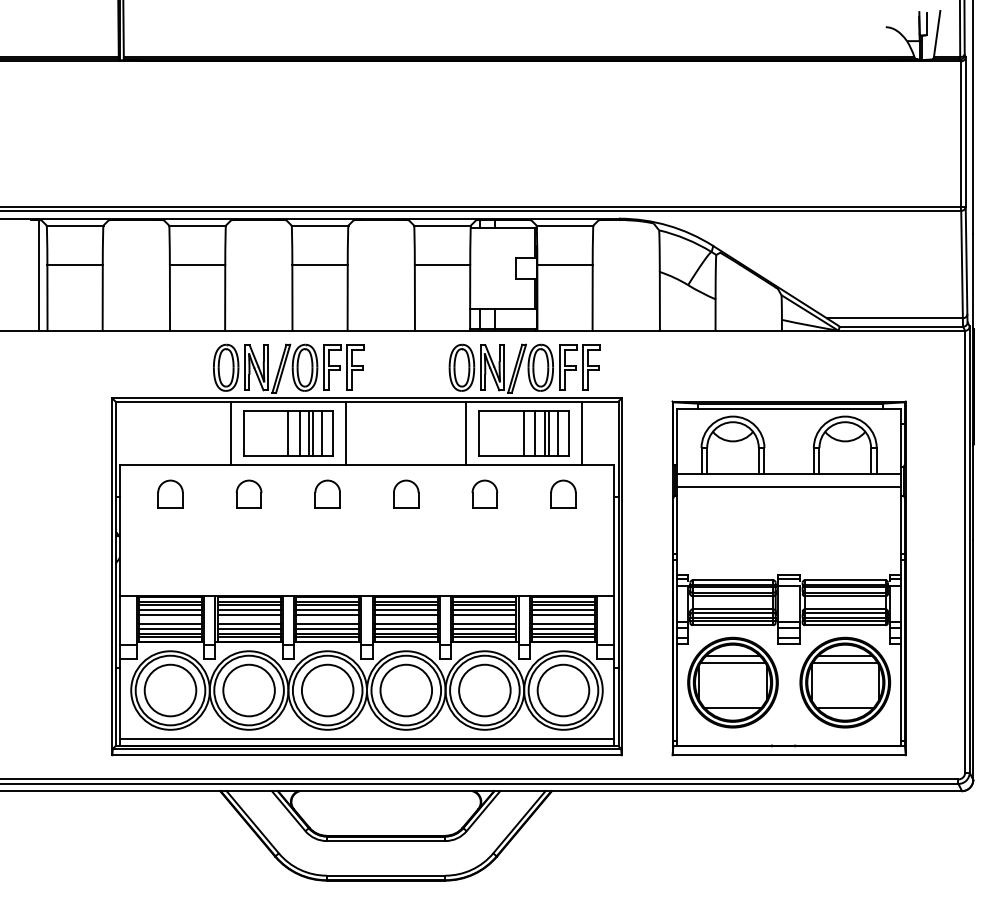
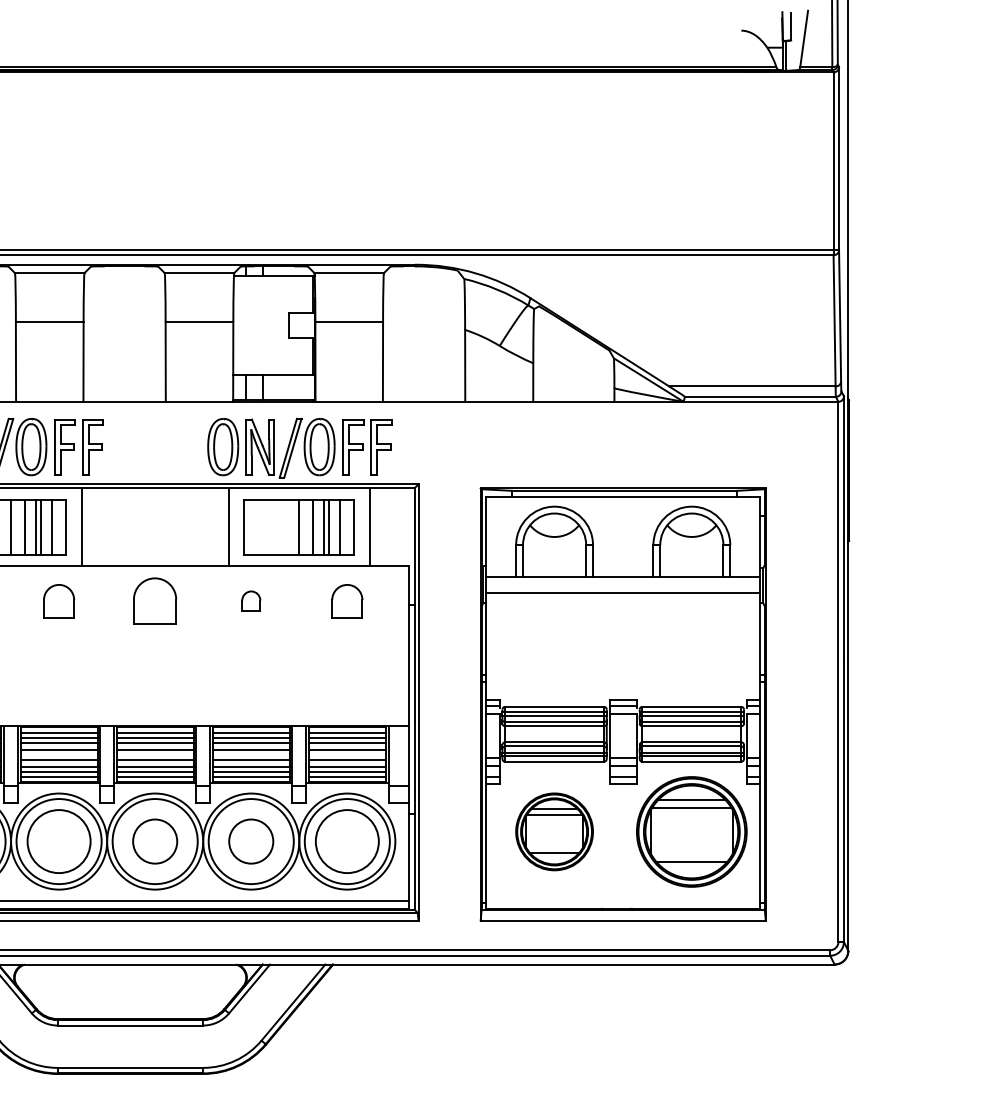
part: (406, 493) -> (155, 600), size x1.4
part: (484, 493) -> (250, 600), size x0.6
part: (732, 682) -> (553, 831), size x0.7
circle: (406, 690) -> (155, 841), size x0.7
circle: (484, 690) -> (250, 841), size x0.7

